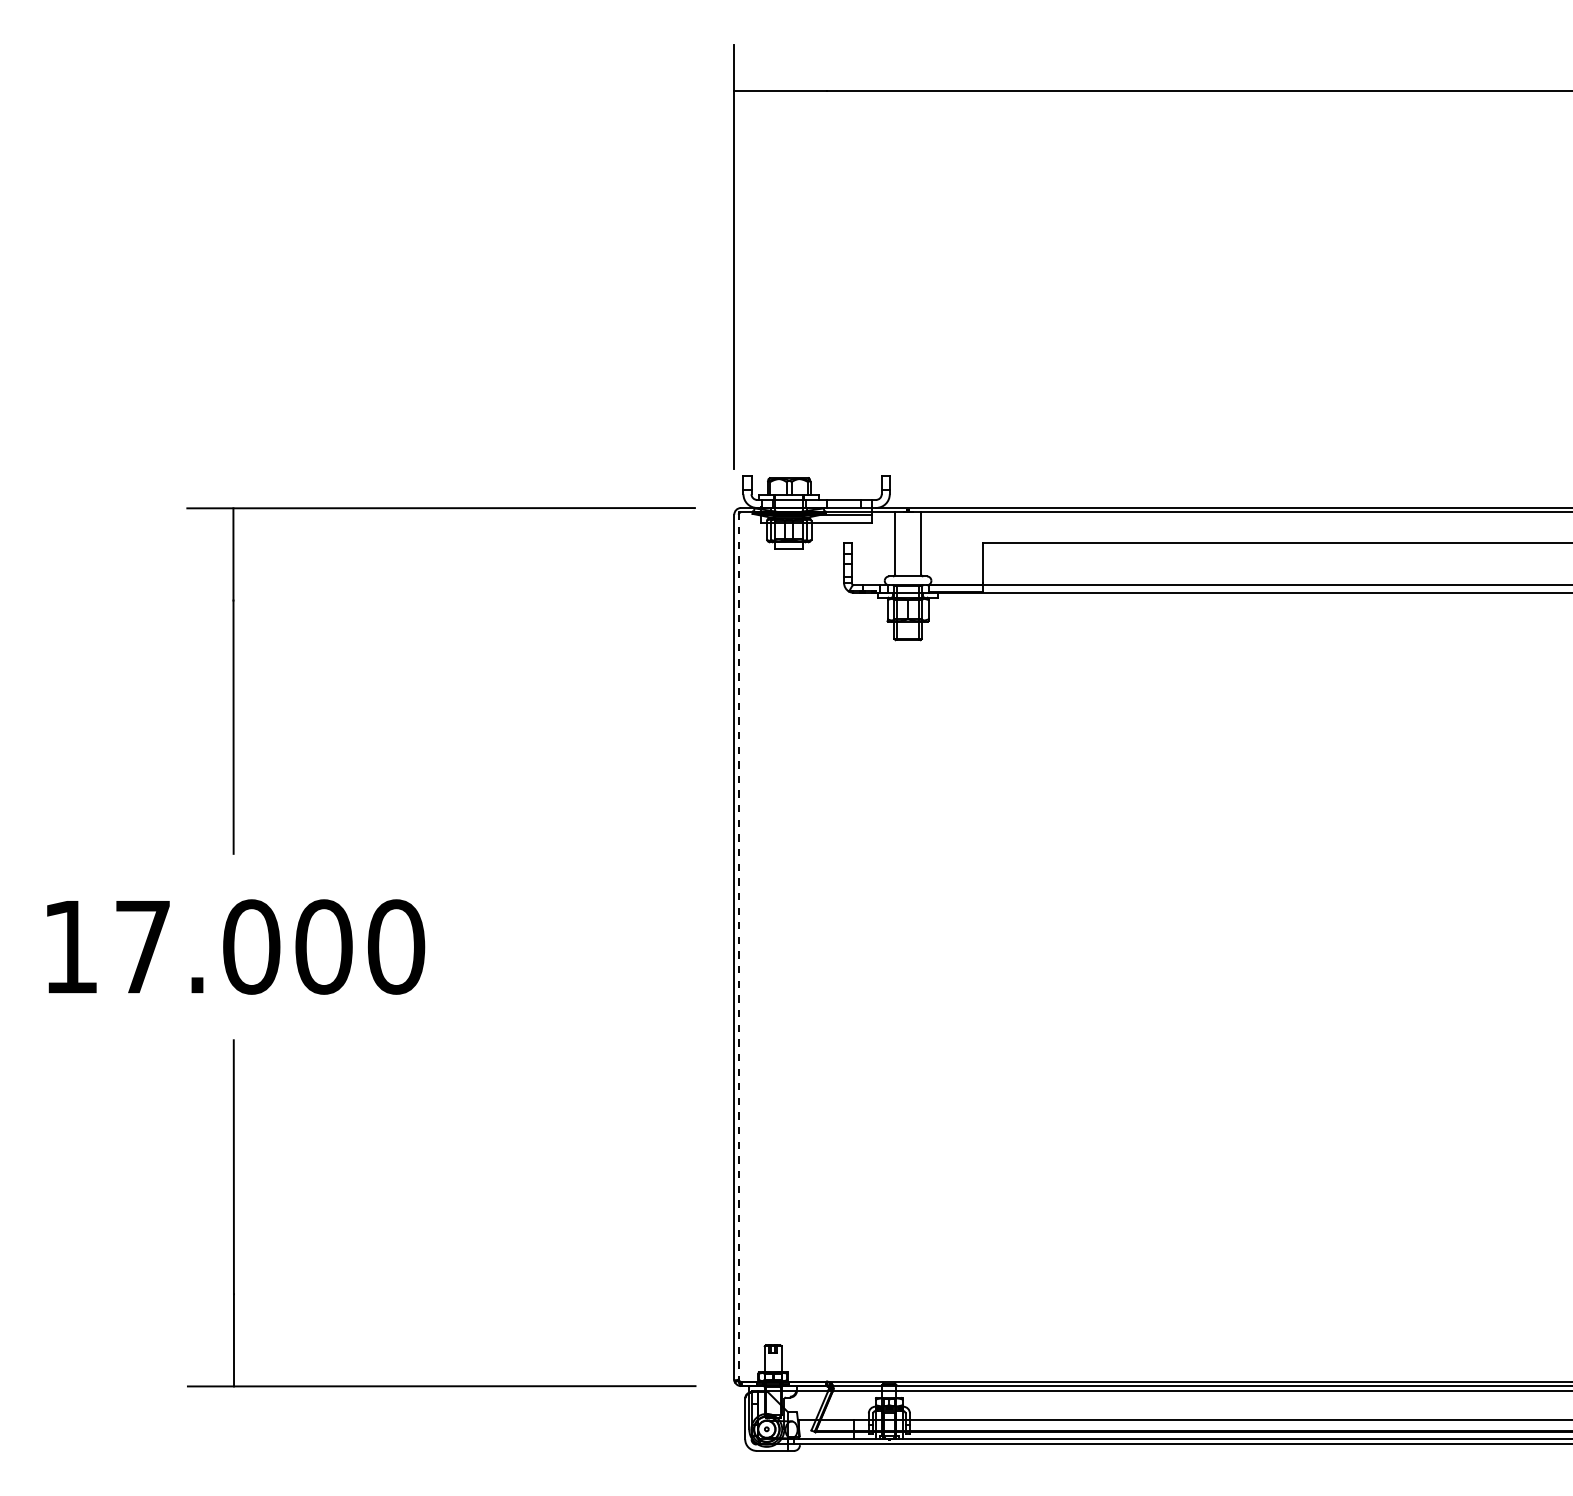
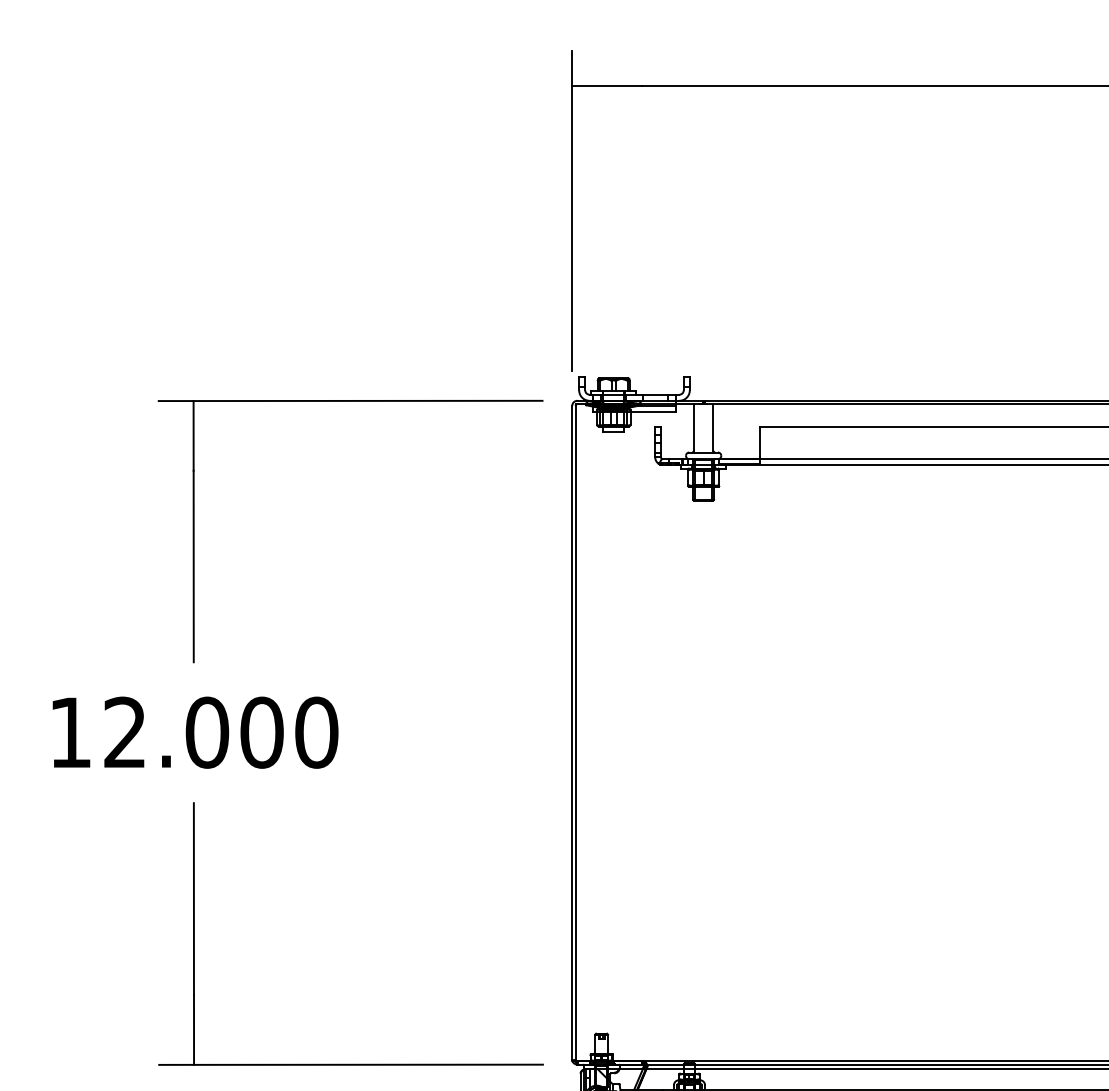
text: (142, 946) -> (124, 732), 17.000 -> 12.000
line: (738, 946) -> (575, 732), dashed -> solid

